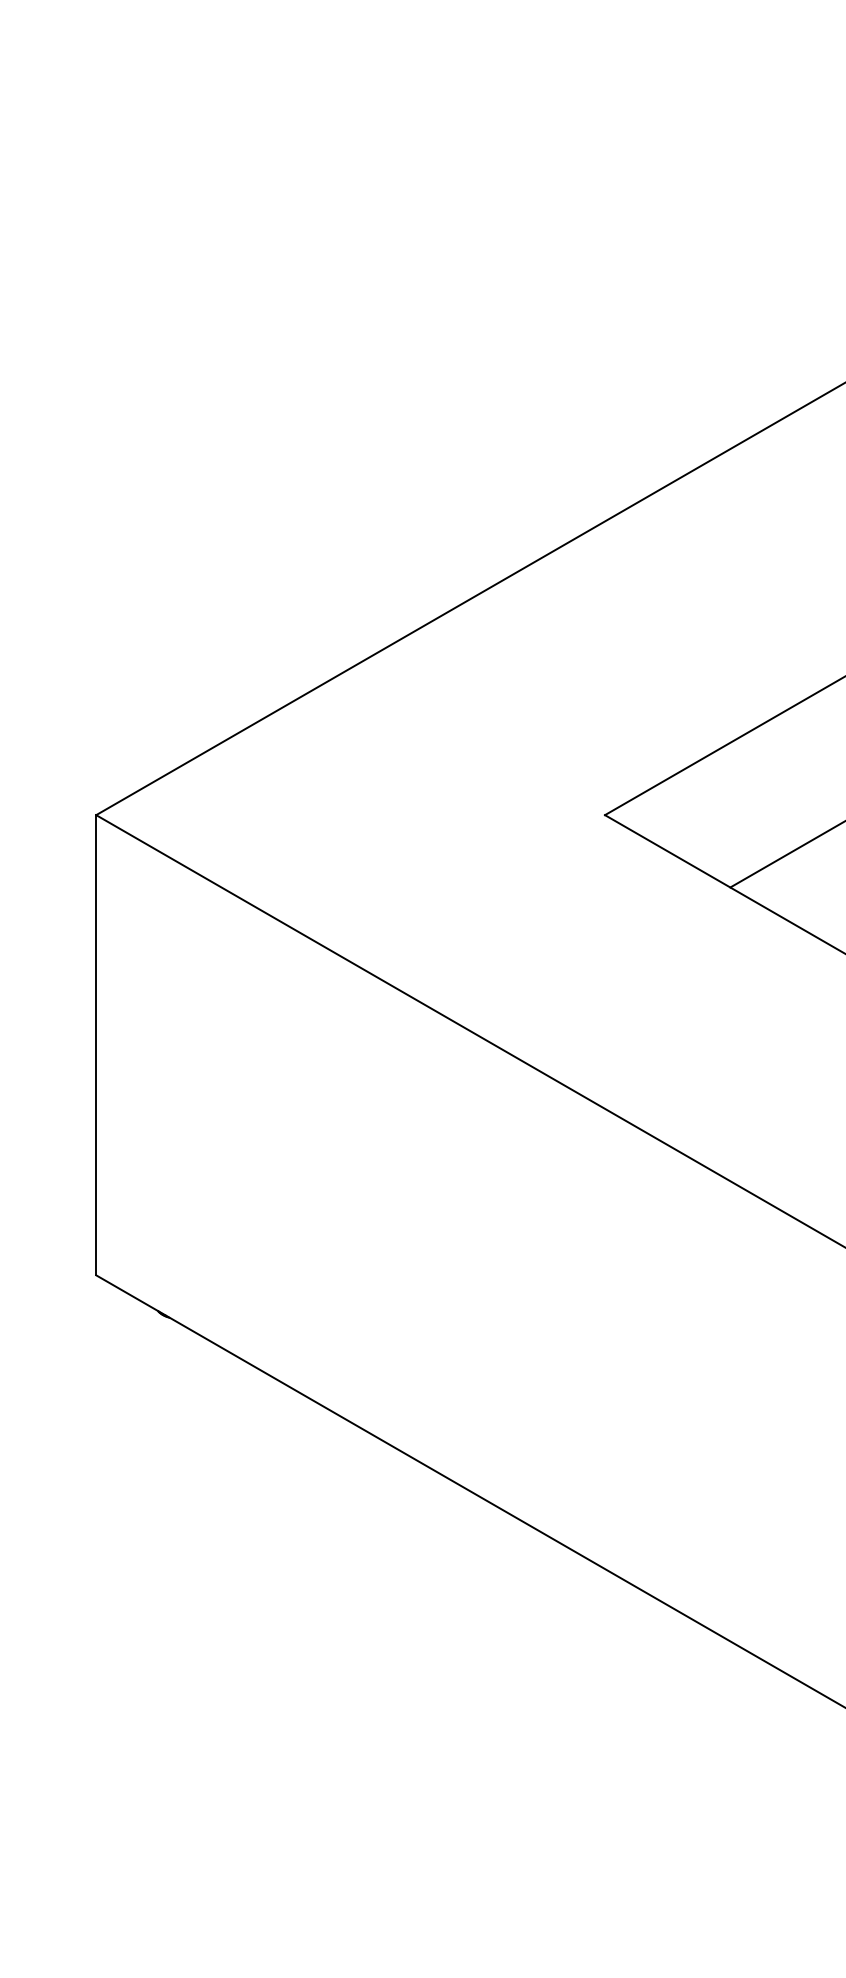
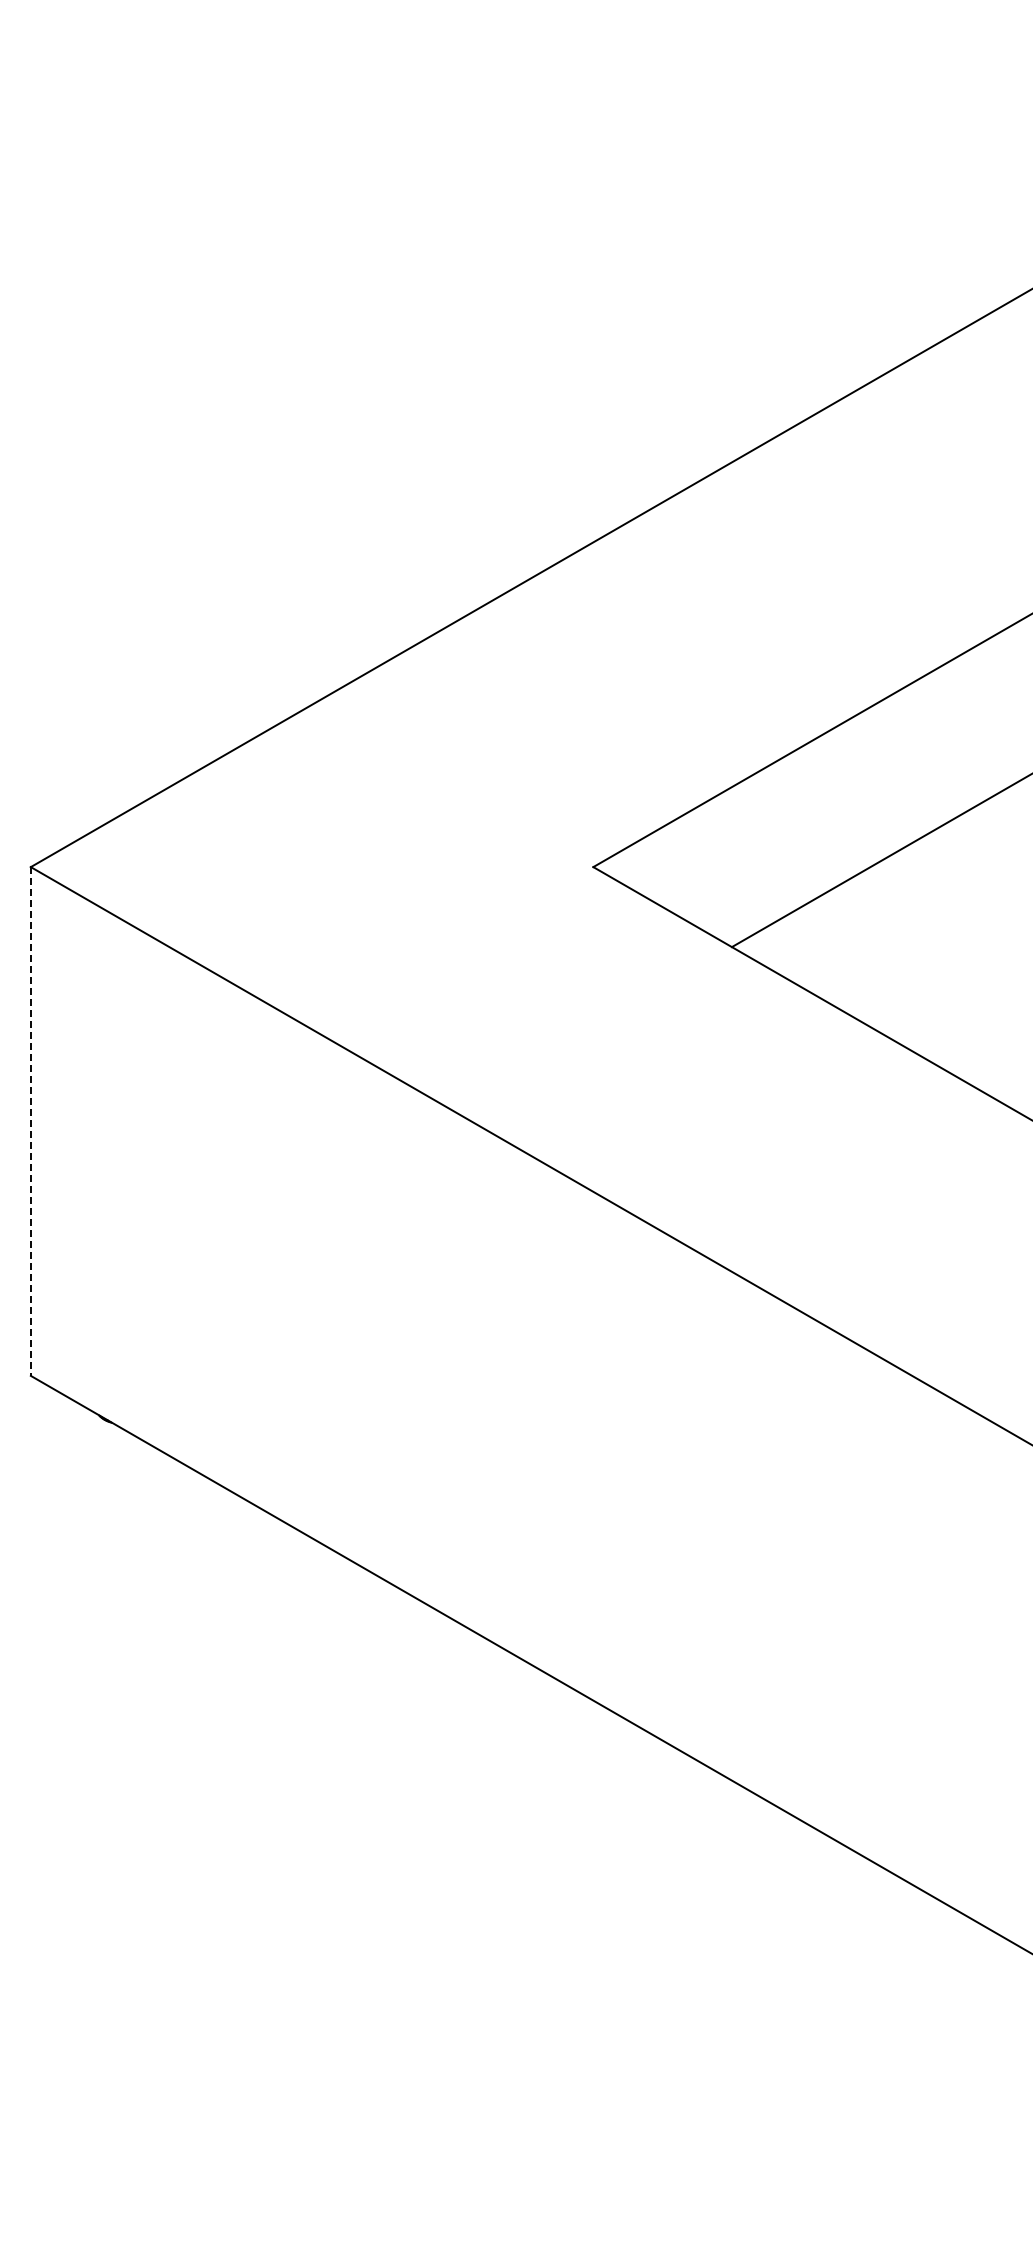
line: (95, 1045) -> (30, 1121), solid -> dashed

